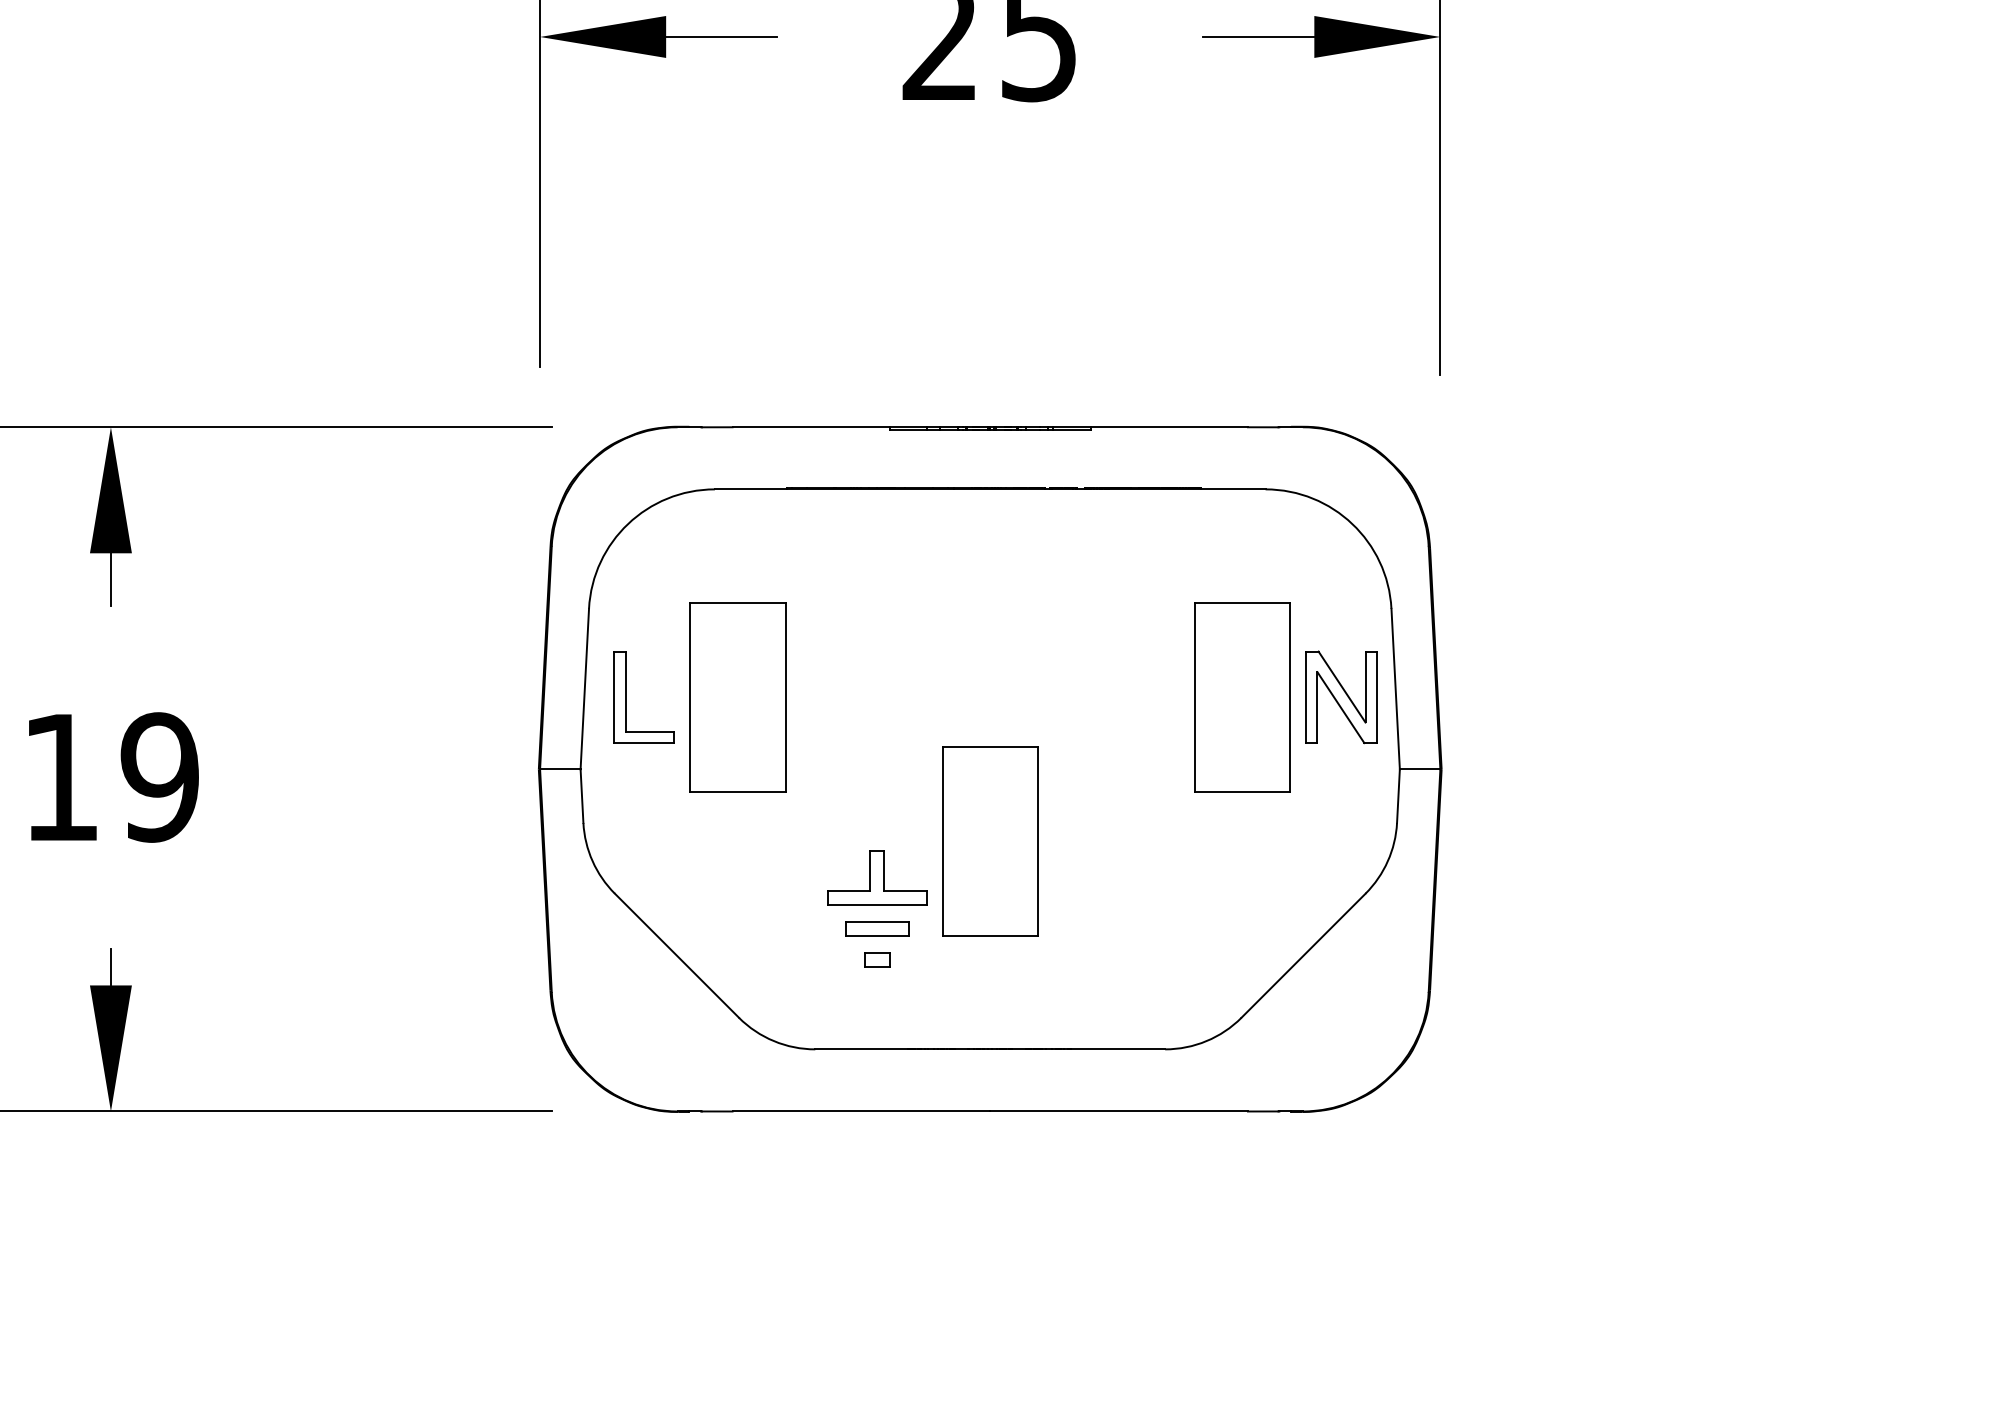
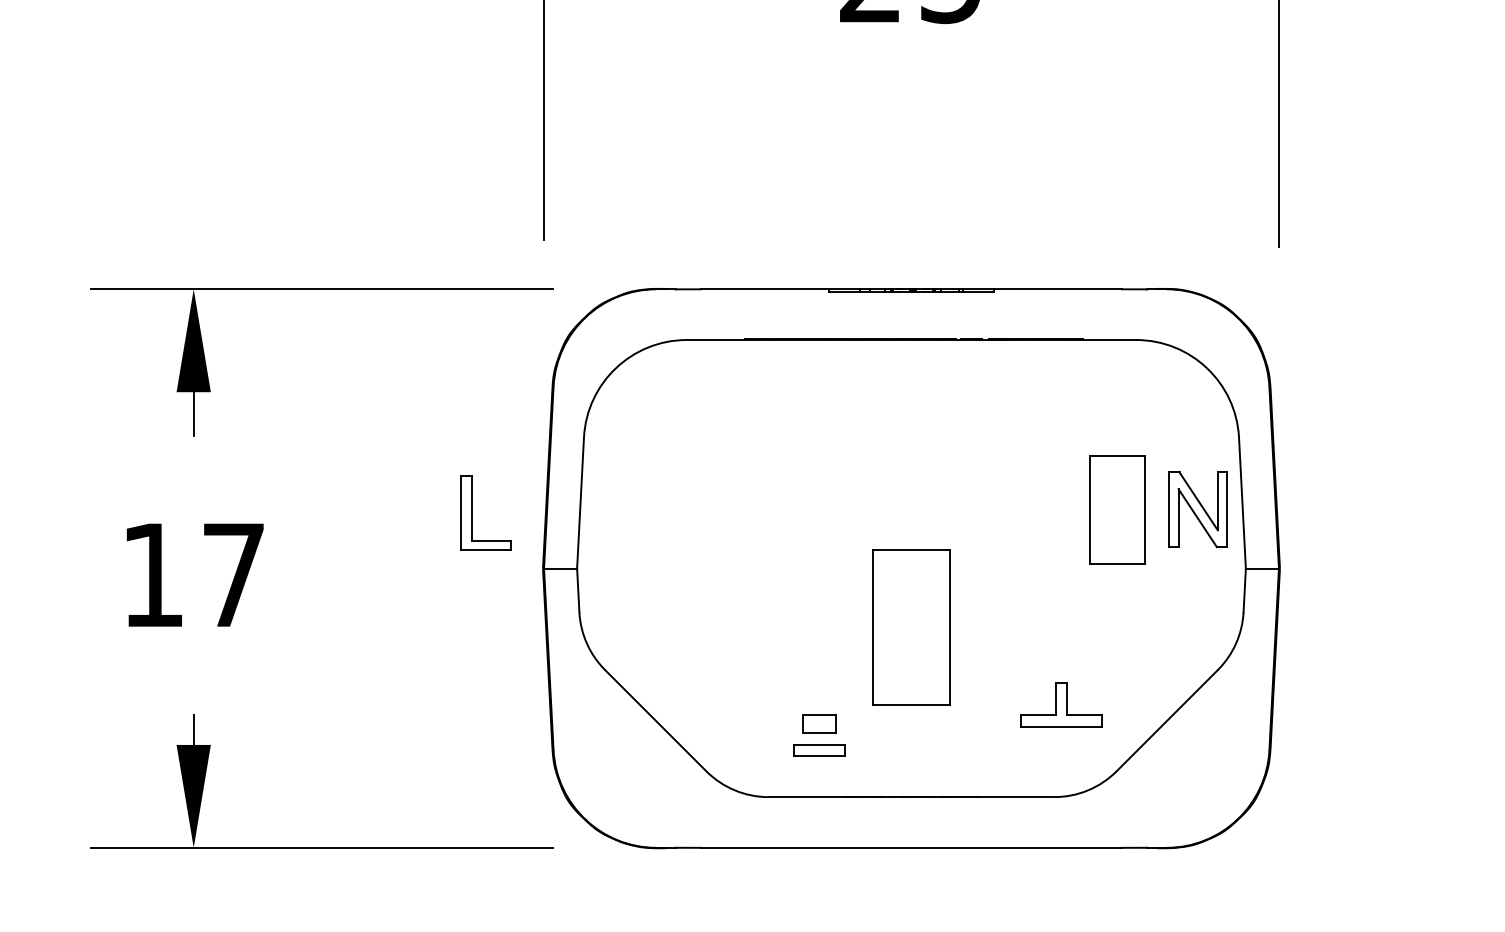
part: (626, 697) -> (471, 513), moved
part: (737, 697) -> (705, 509), removed
part: (1242, 697) -> (1117, 509), size x0.7
text: (159, 777) -> (233, 575), 19 -> 17
part: (877, 877) -> (1061, 704), moved
part: (877, 928) -> (819, 749), moved
part: (877, 959) -> (819, 723), size x1.6

